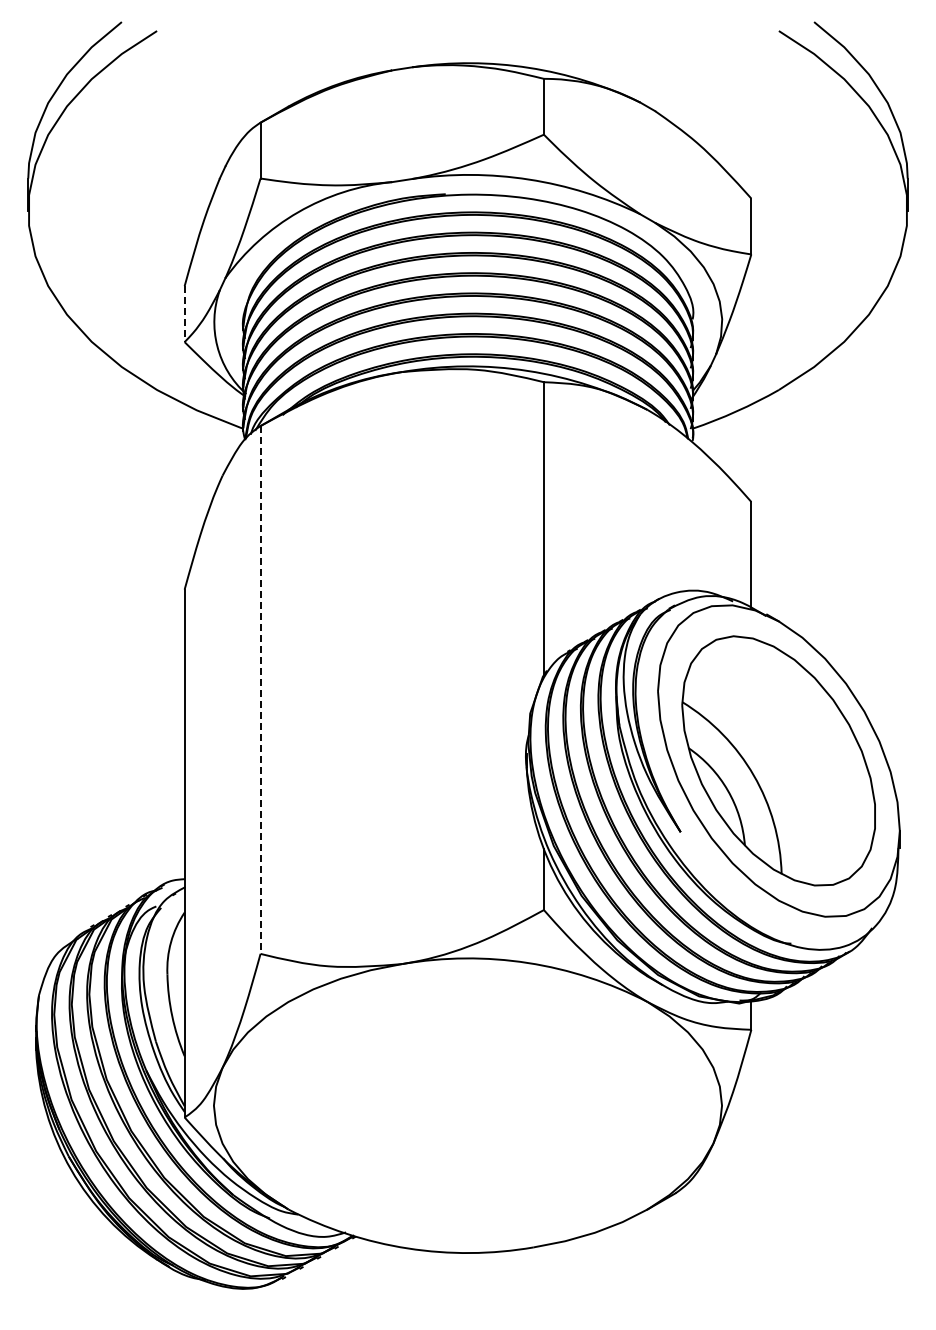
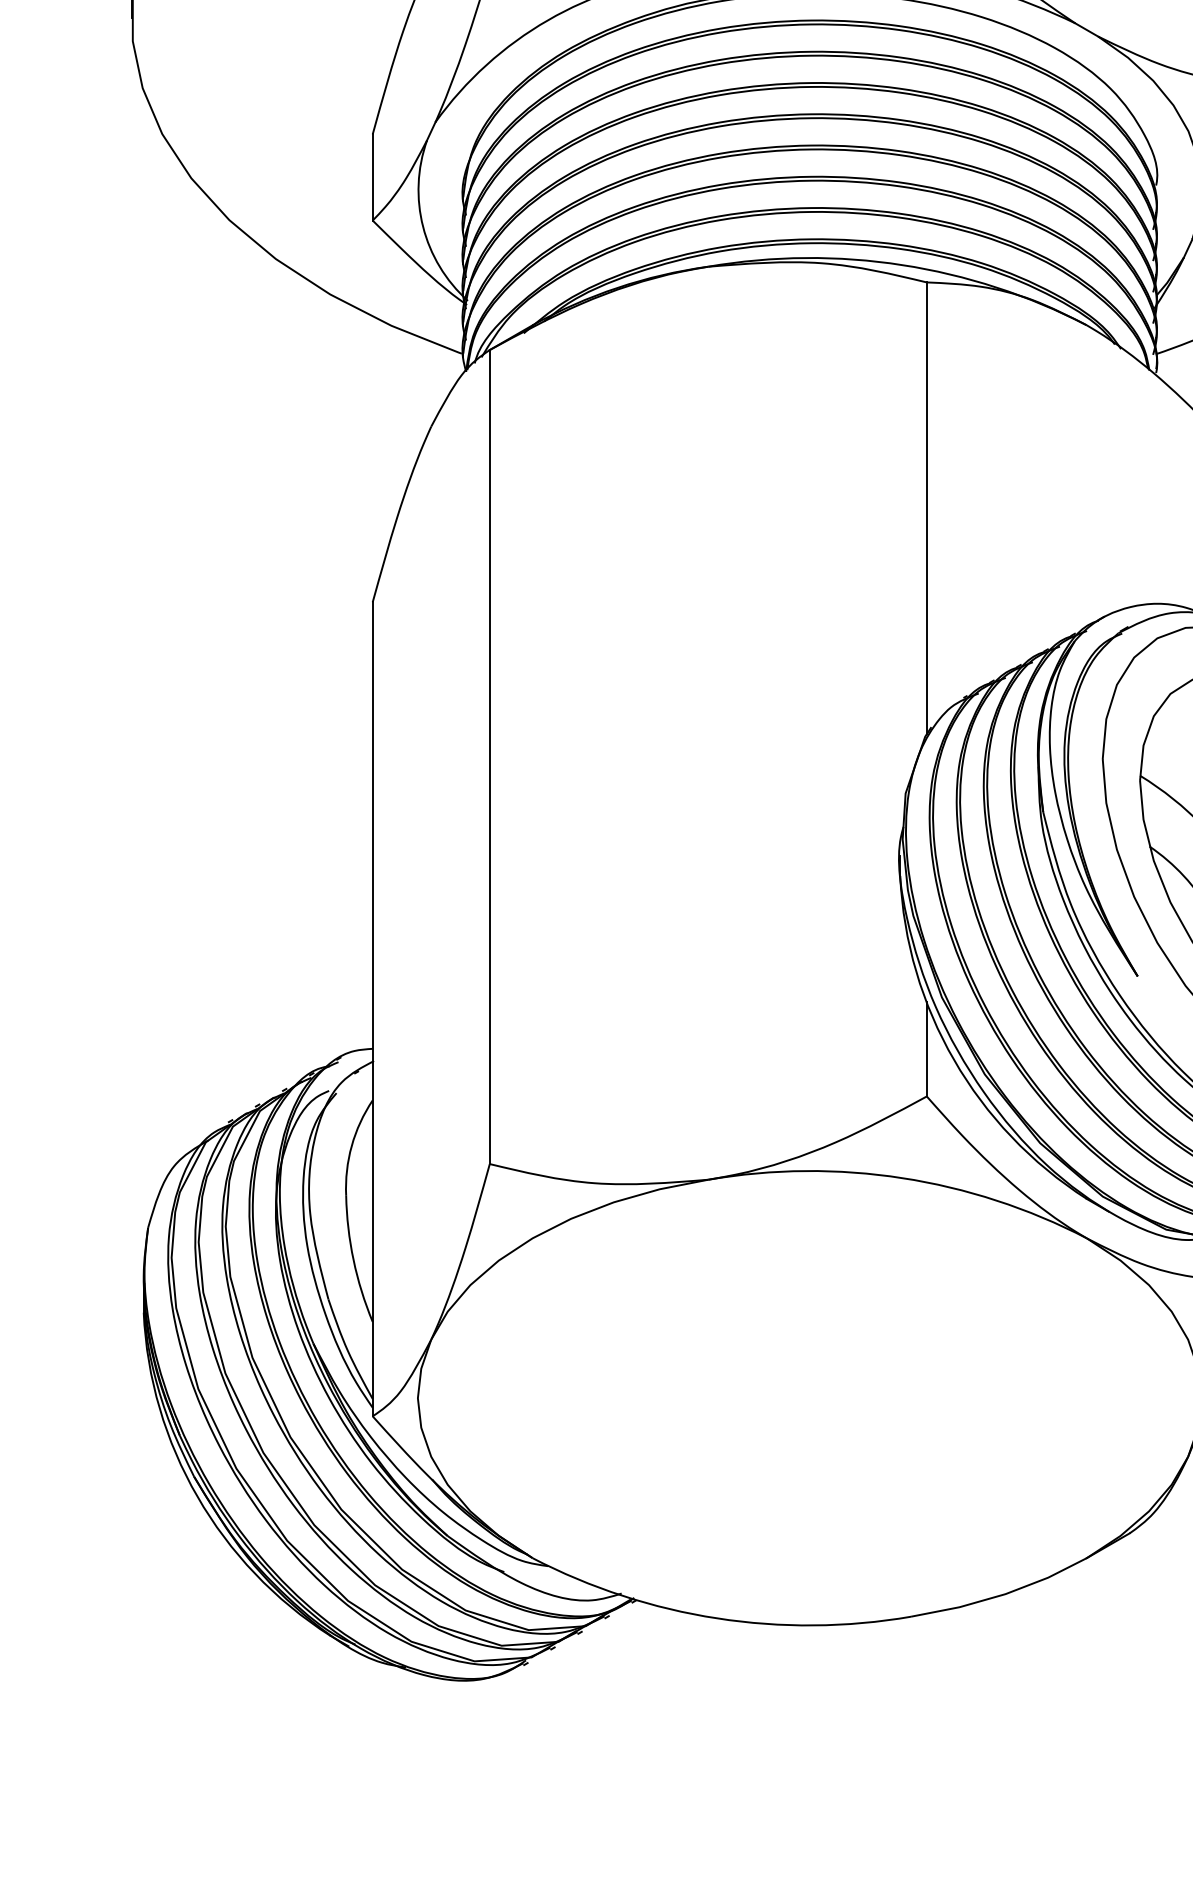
line: (184, 314) -> (372, 177), dashed -> solid
line: (260, 689) -> (489, 756), dashed -> solid

